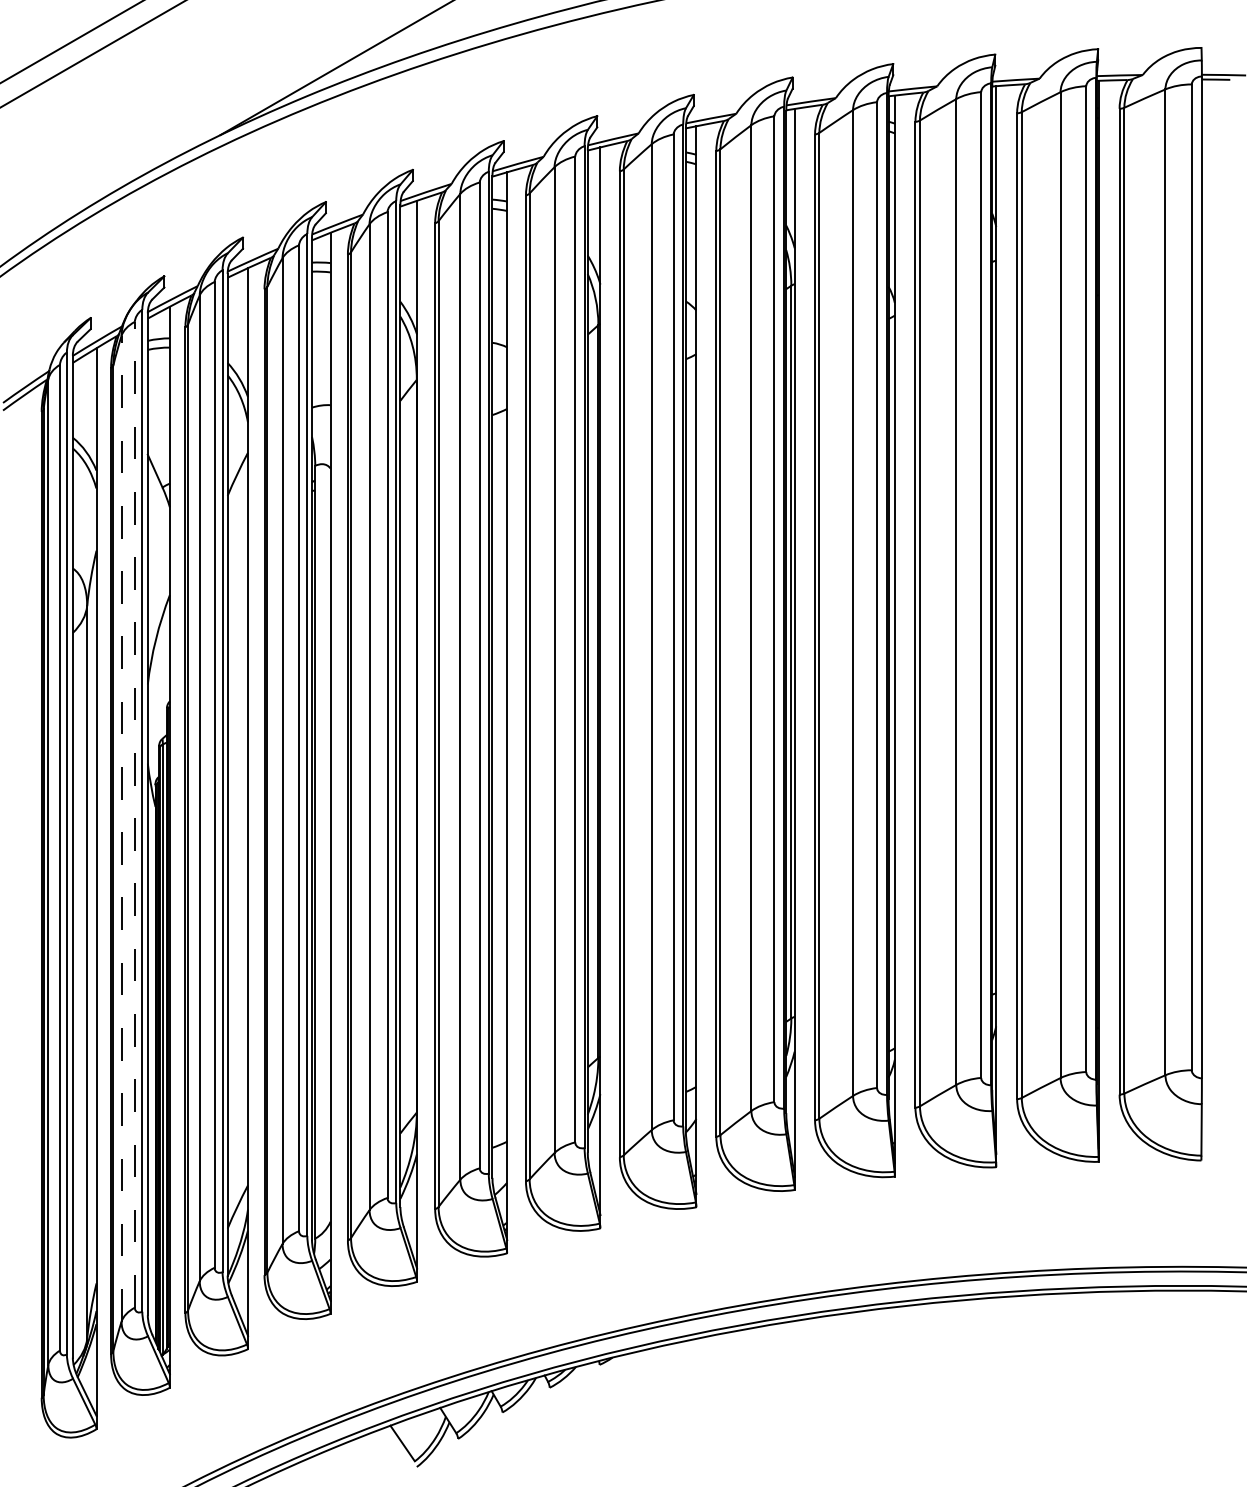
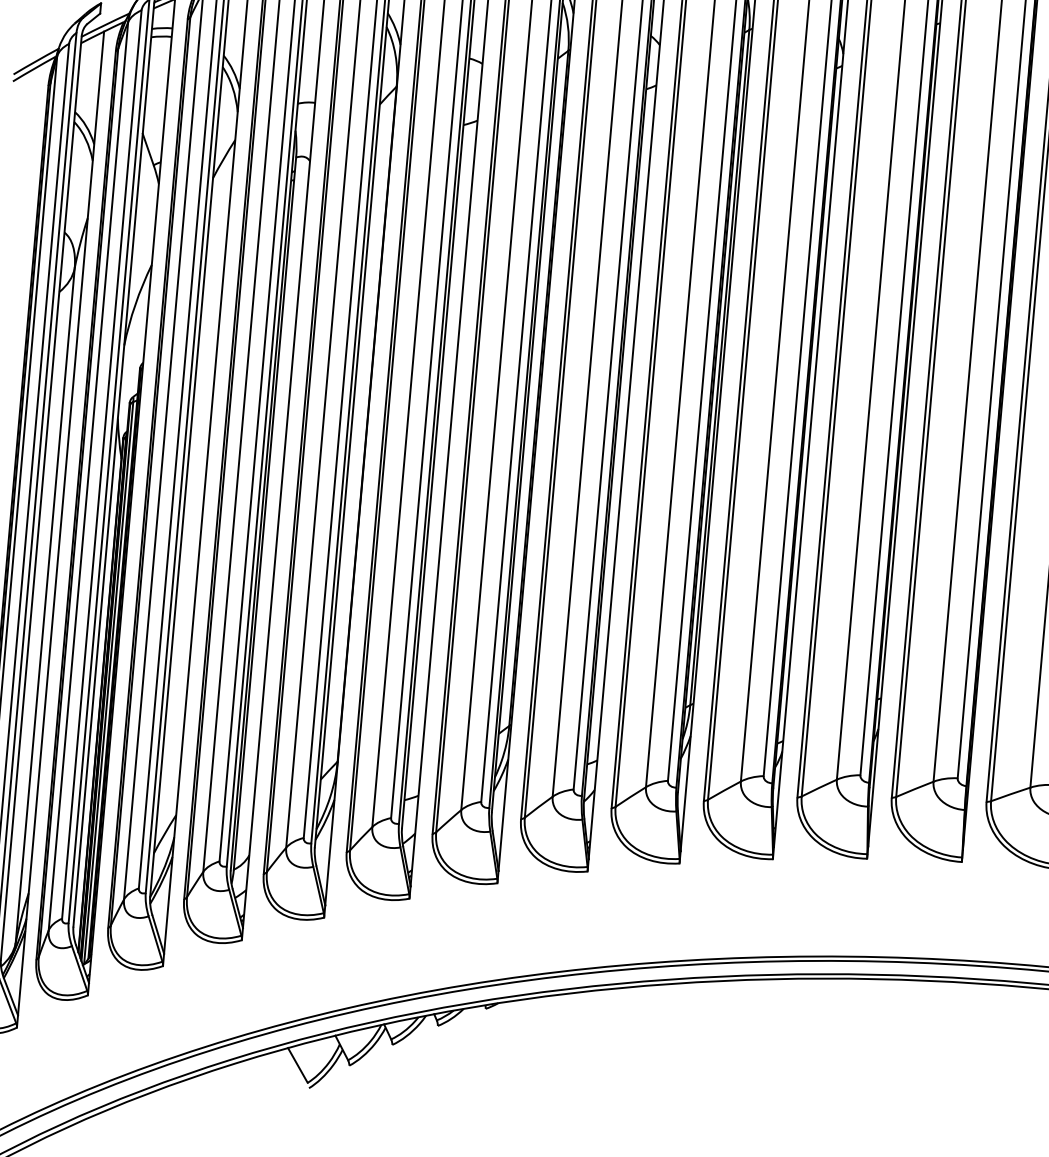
line: (134, 814) -> (101, 464), dashed -> solid
line: (121, 828) -> (88, 476), dashed -> solid

